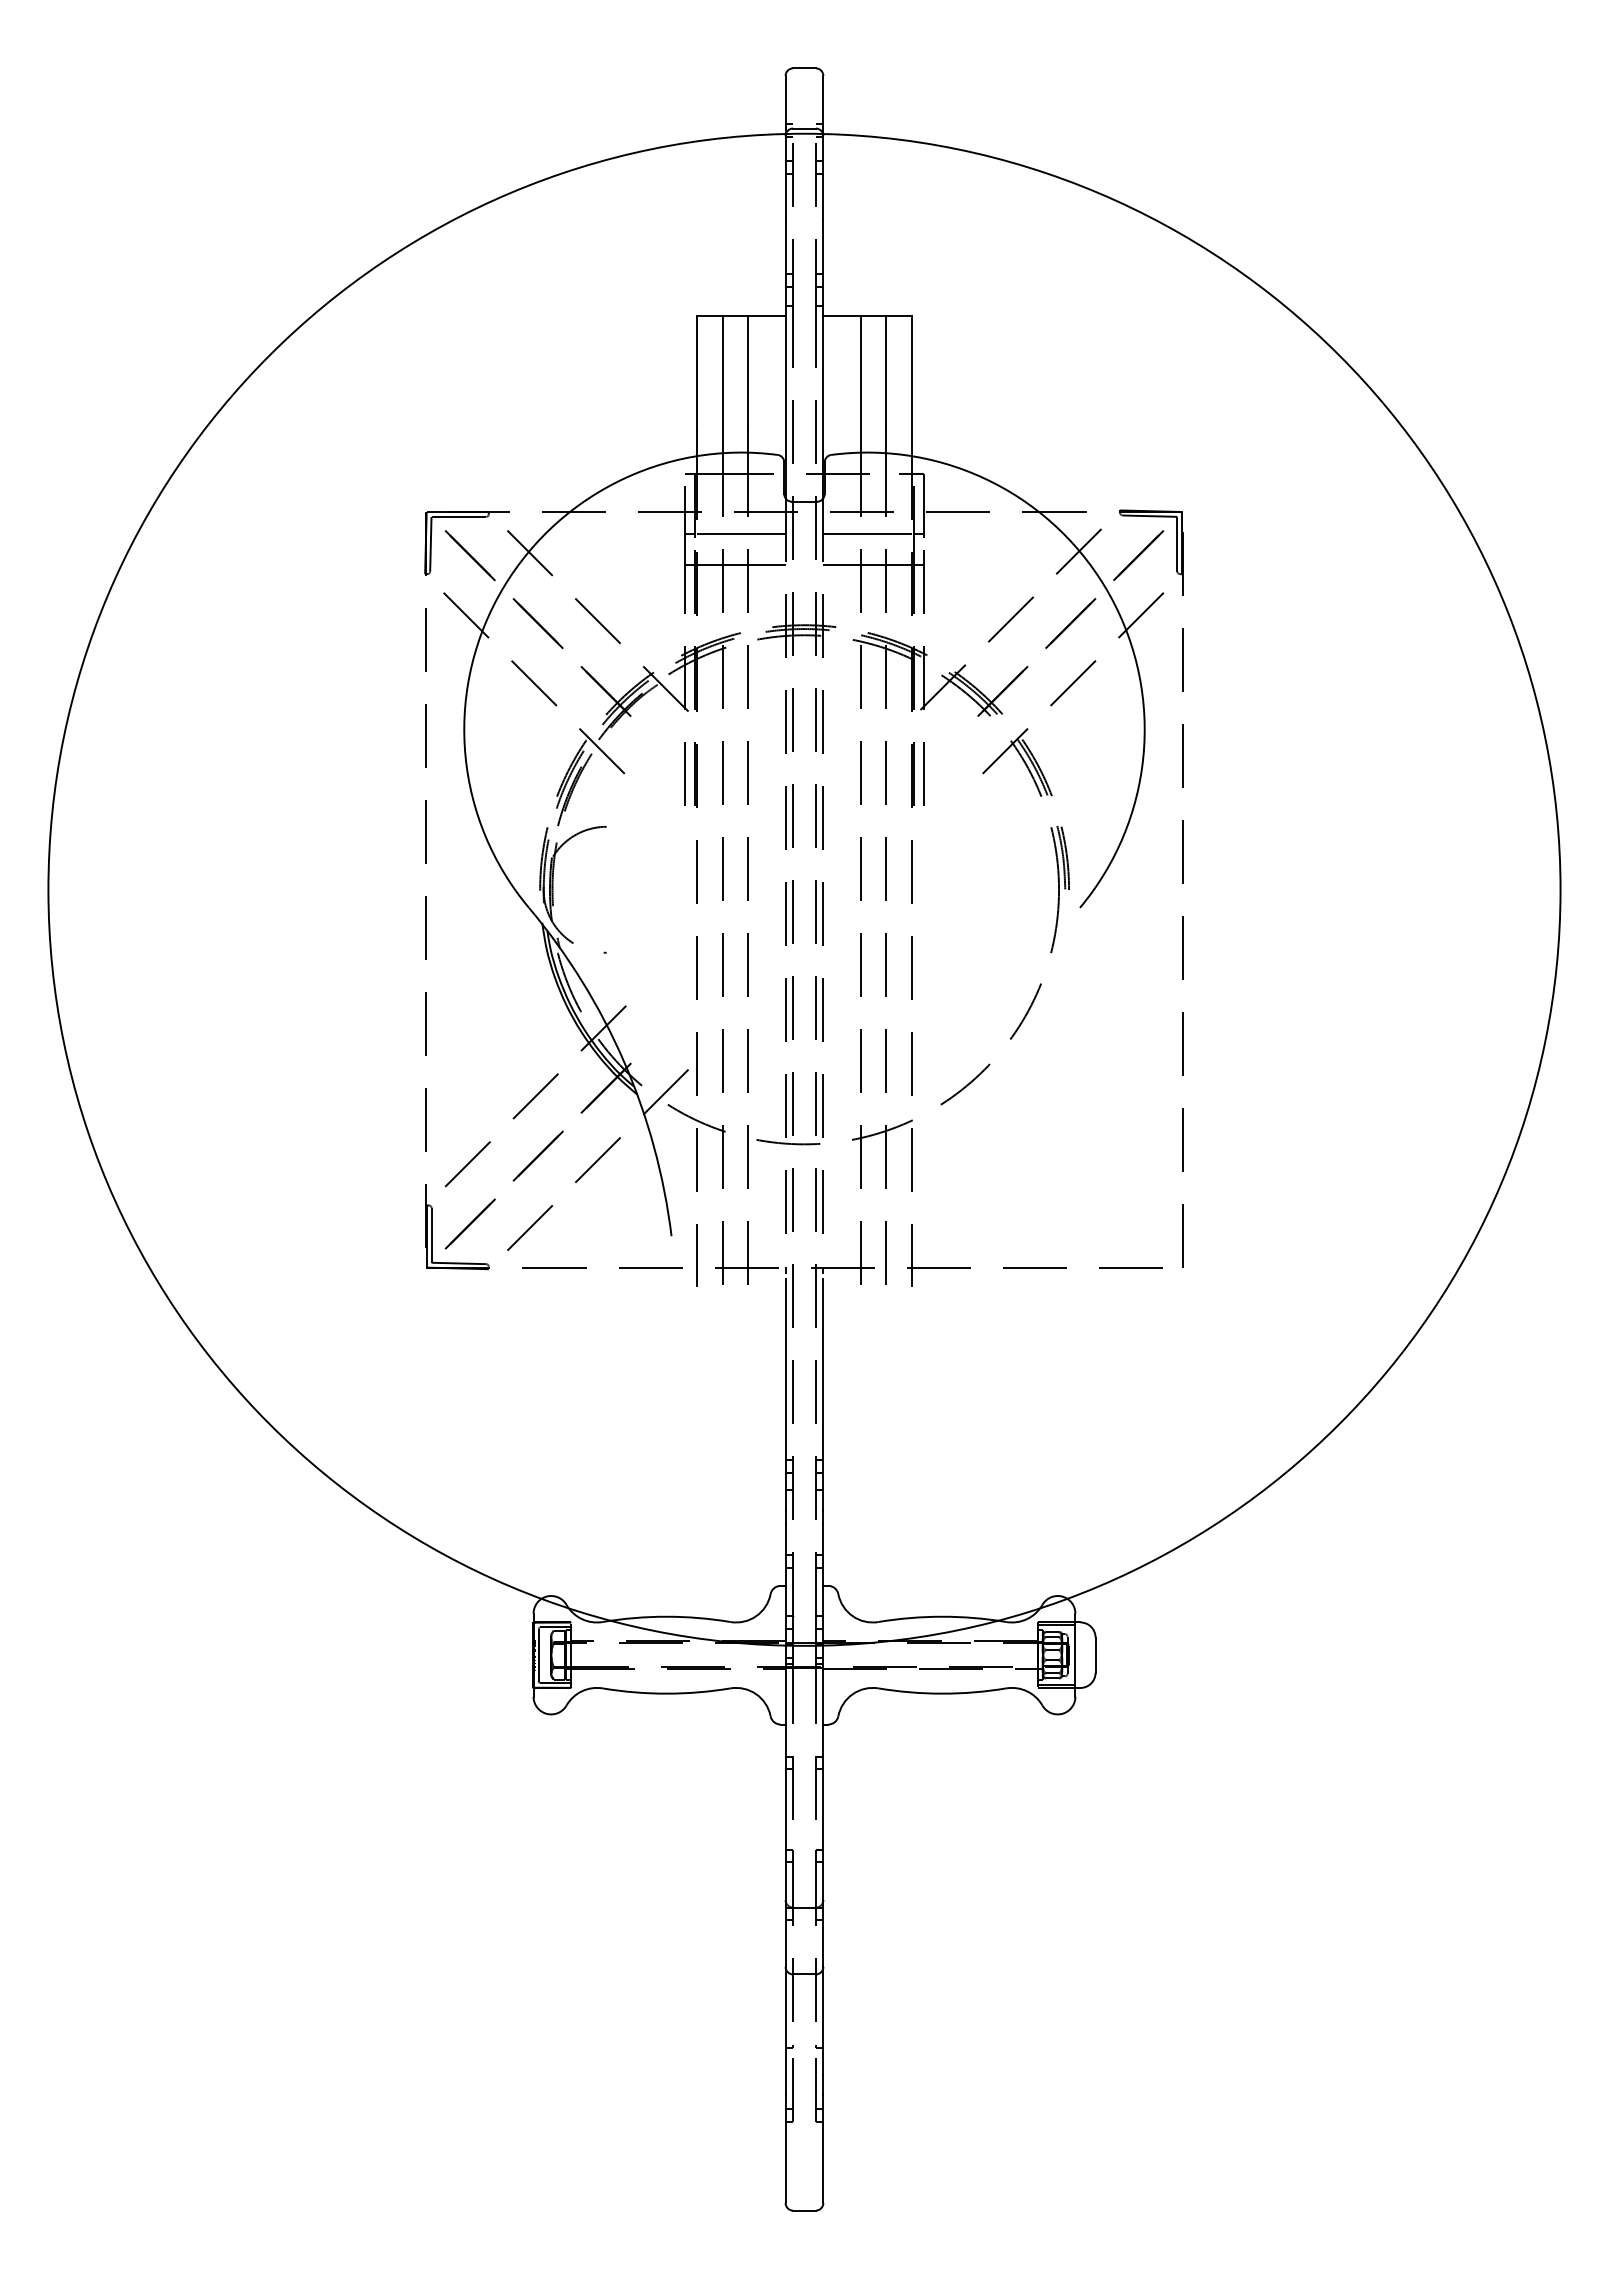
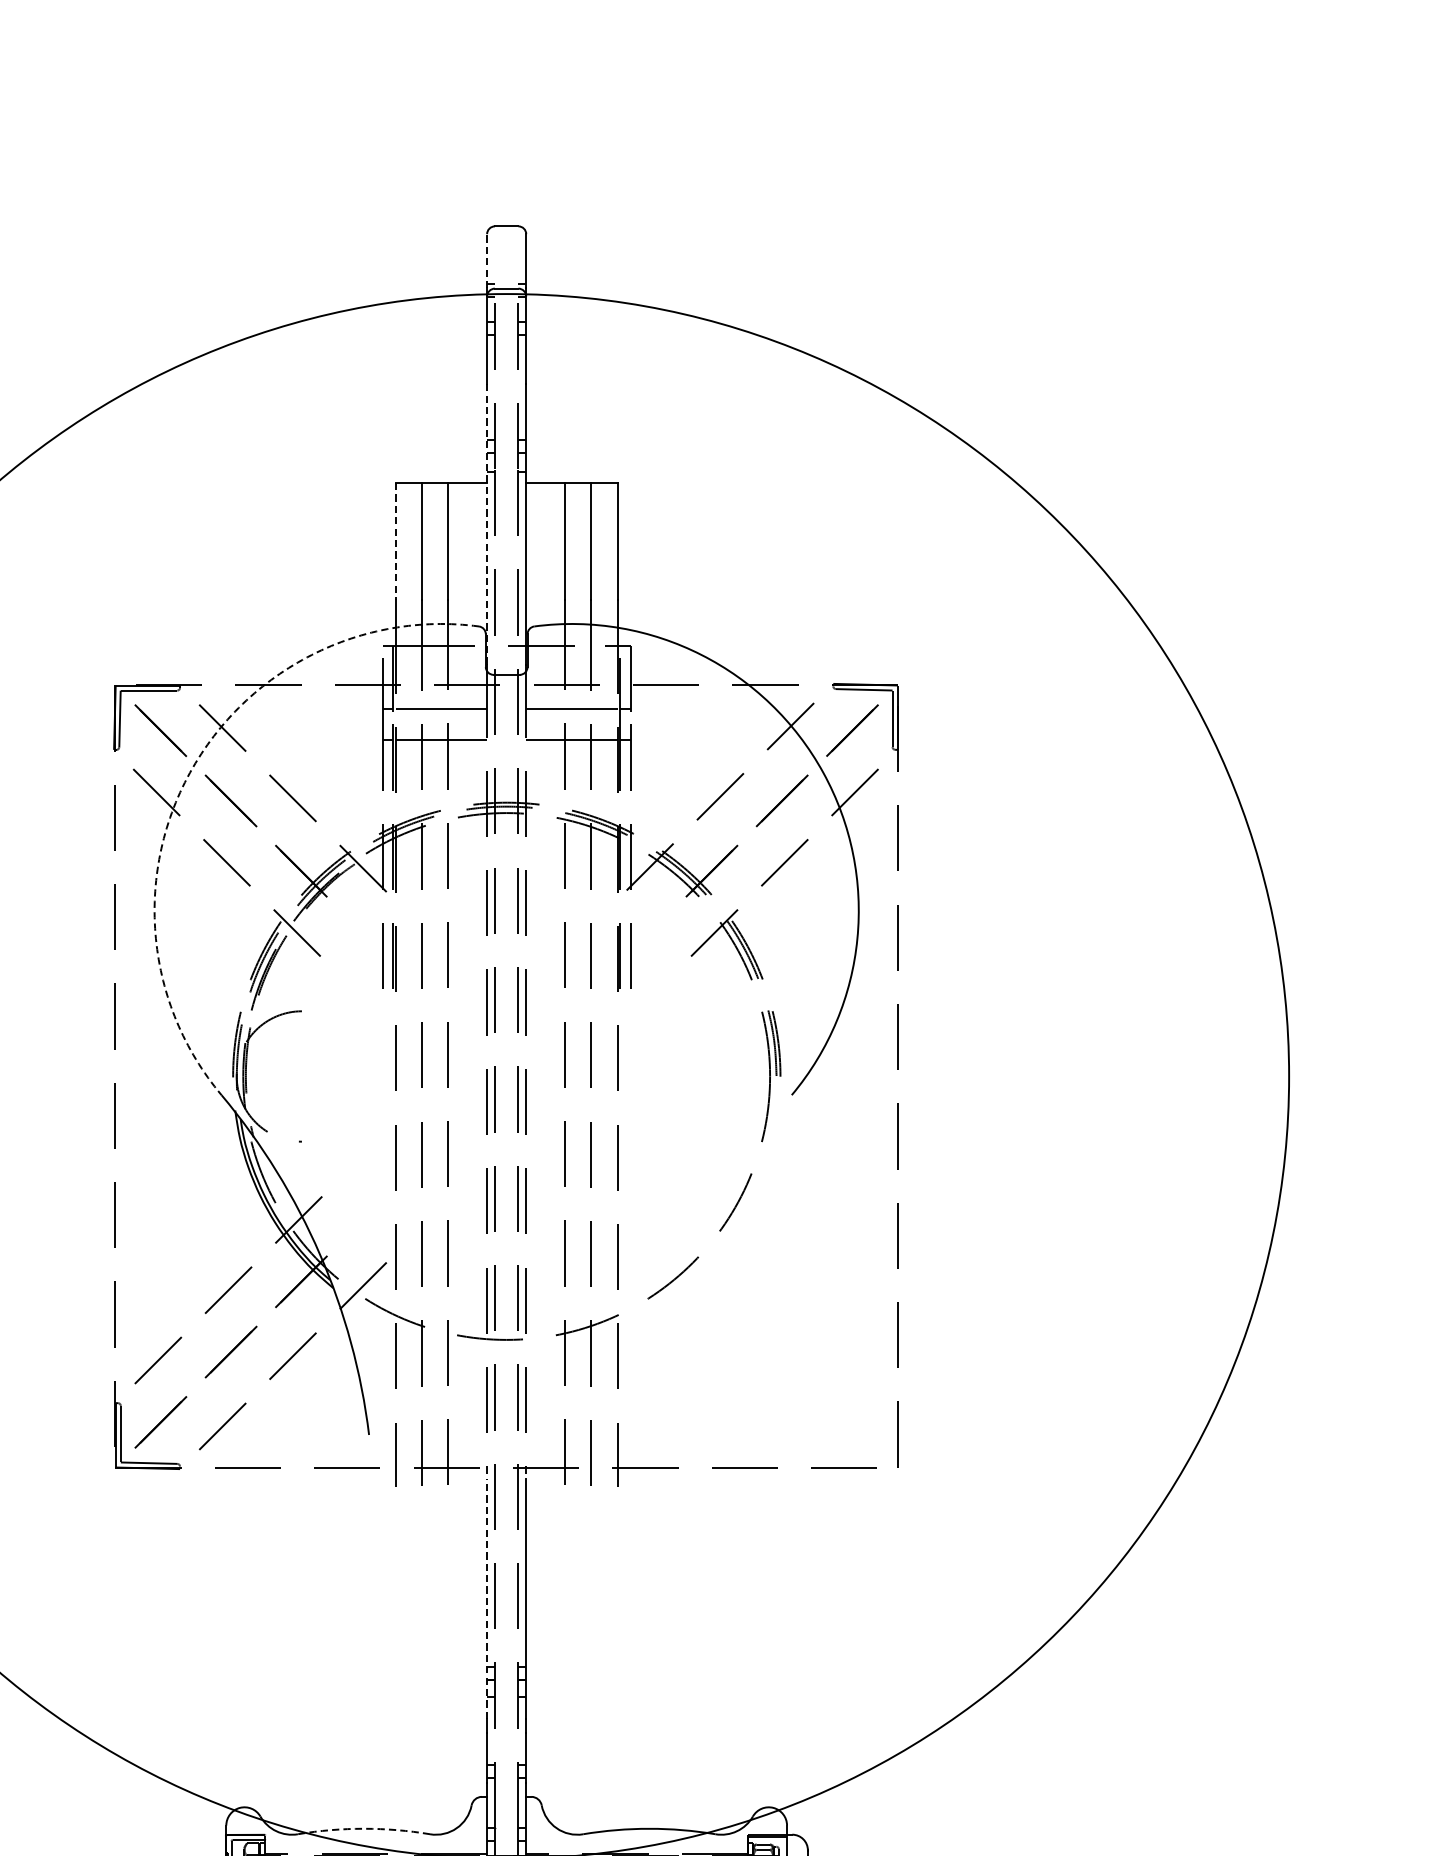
line: (785, 101) -> (487, 260), solid -> dashed
line: (785, 356) -> (487, 524), solid -> dashed
line: (697, 373) -> (395, 542), solid -> dashed
arc: (498, 596) -> (190, 772), solid -> dashed
line: (785, 1394) -> (487, 1598), solid -> dashed
arc: (666, 1616) -> (363, 1828), solid -> dashed

